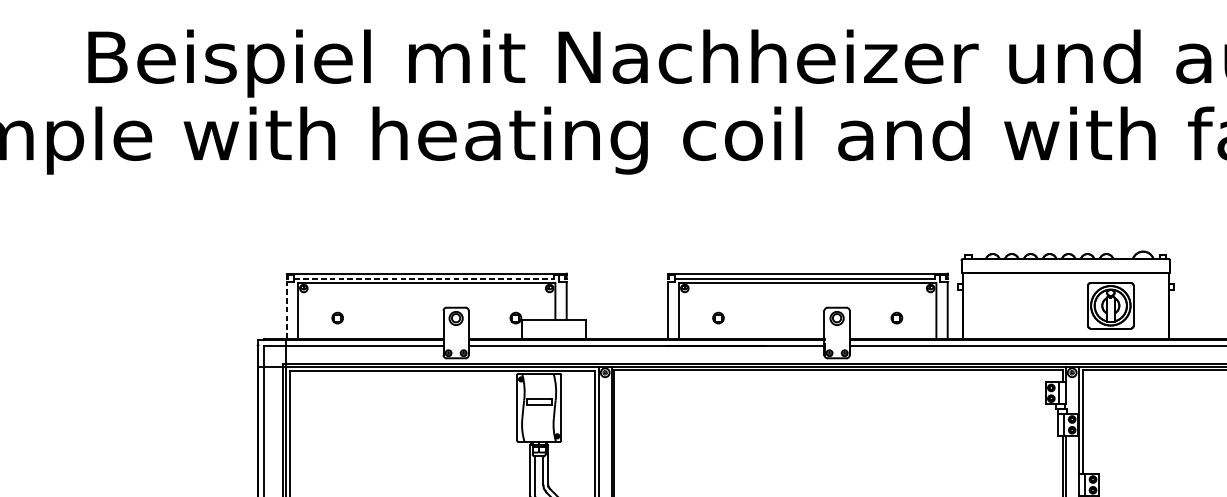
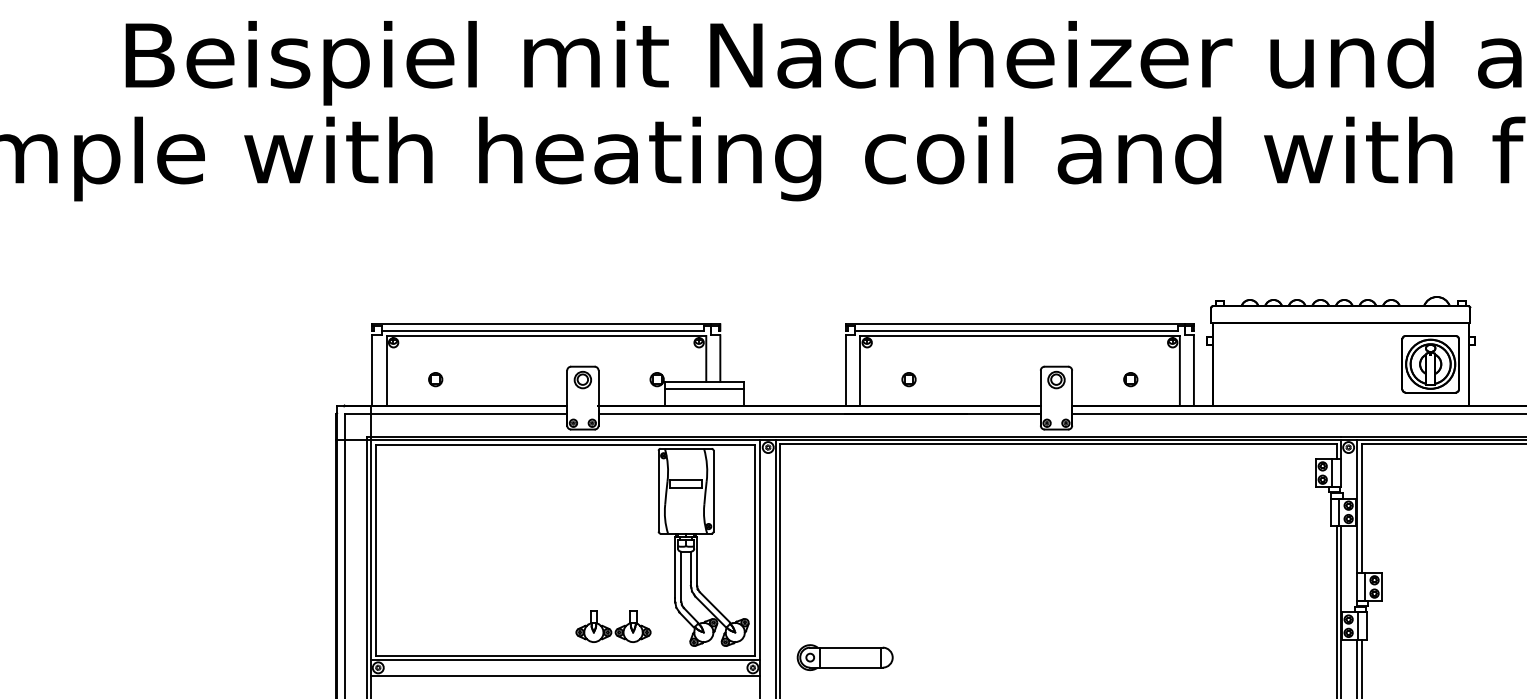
line: (424, 278) -> (543, 330), dashed -> solid
part: (1110, 305) -> (1430, 364), moved
line: (286, 309) -> (372, 369), dashed -> solid
line: (553, 326) -> (704, 389), added

